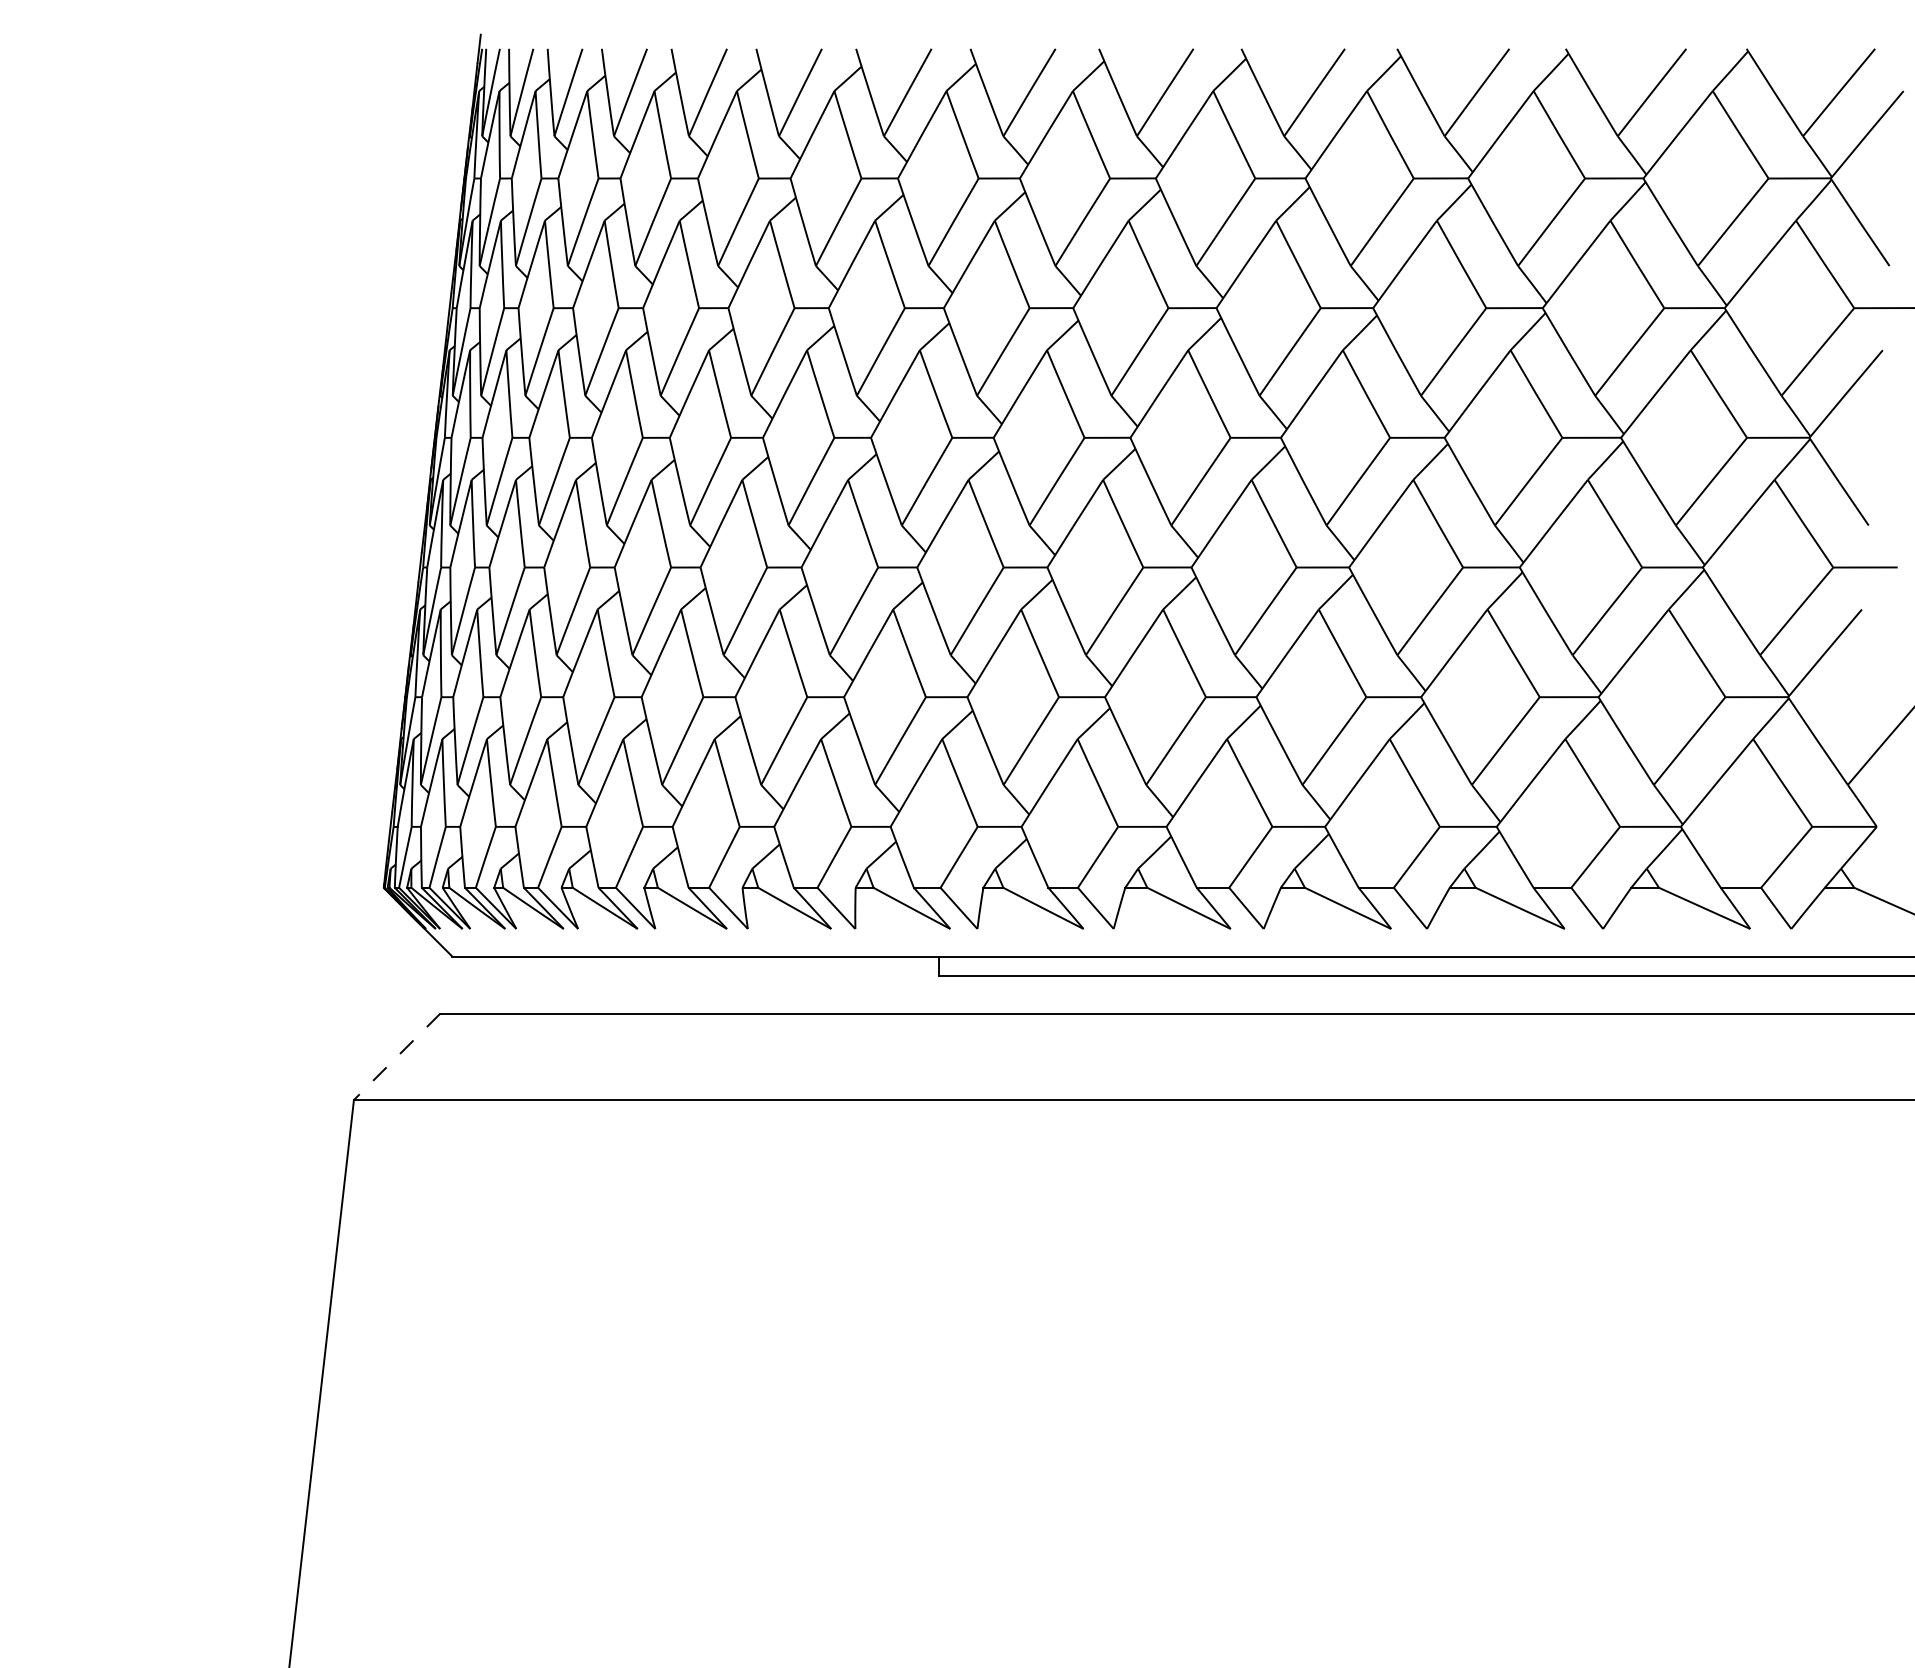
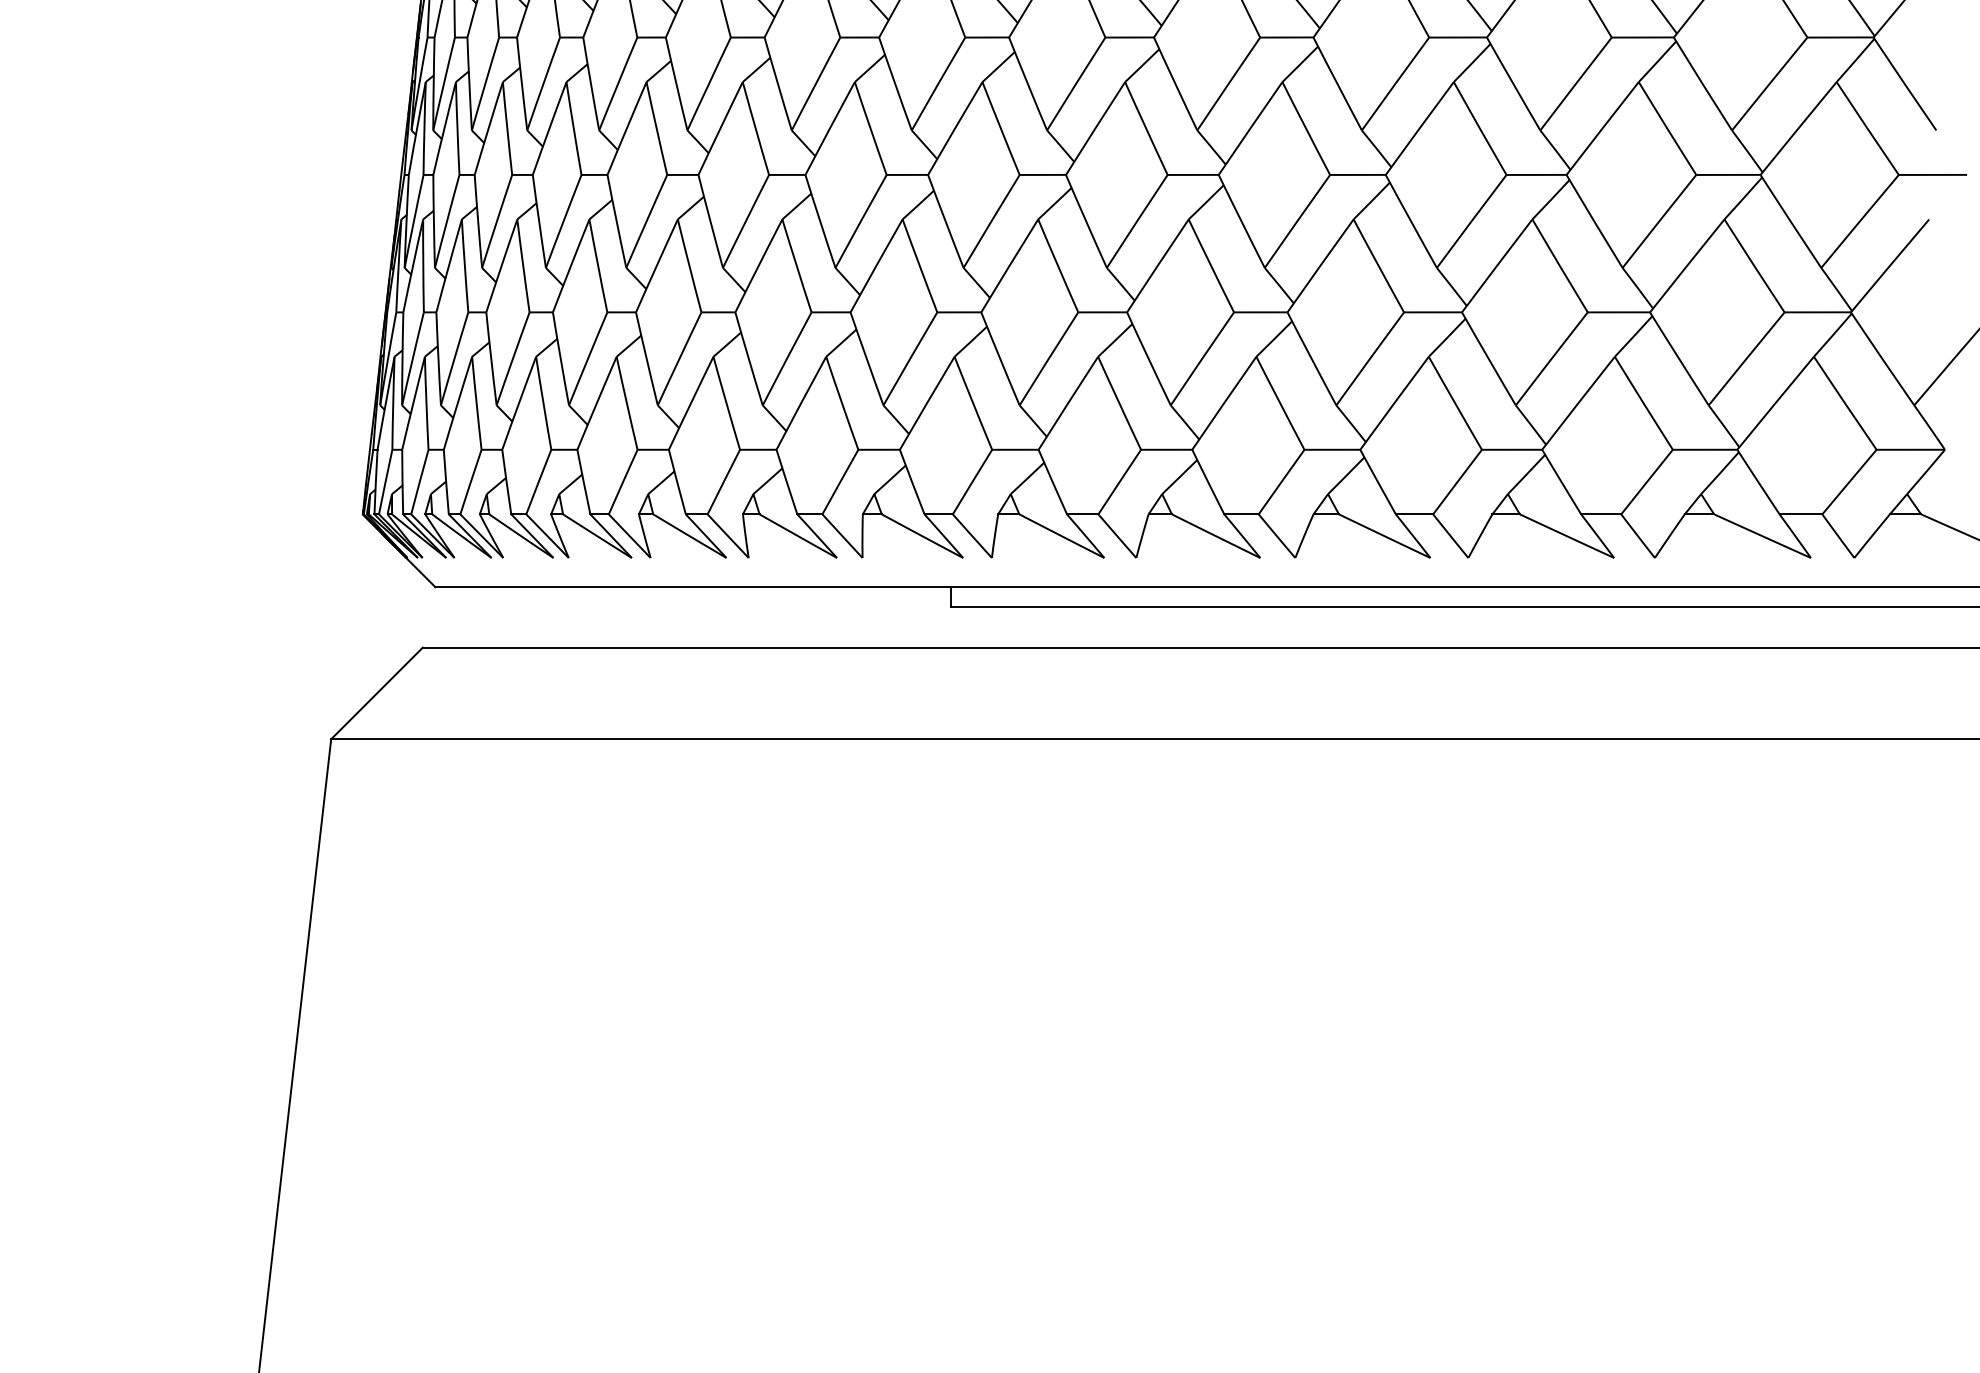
line: (396, 1057) -> (376, 694), dashed -> solid

